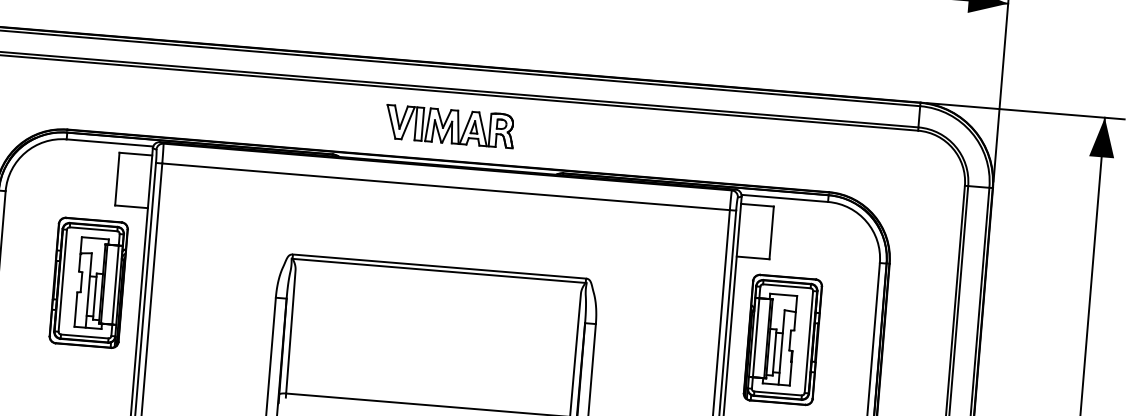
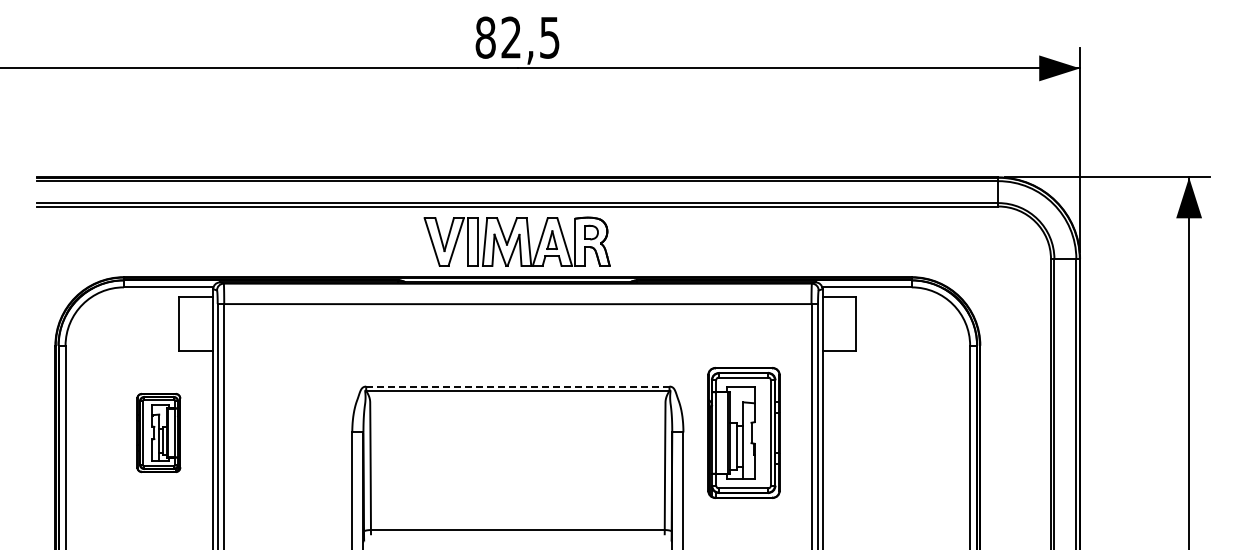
part: (449, 126) -> (516, 241), size x1.4
line: (439, 266) -> (517, 386), solid -> dashed
part: (88, 282) -> (158, 432), size x0.6
part: (782, 339) -> (743, 432), moved

